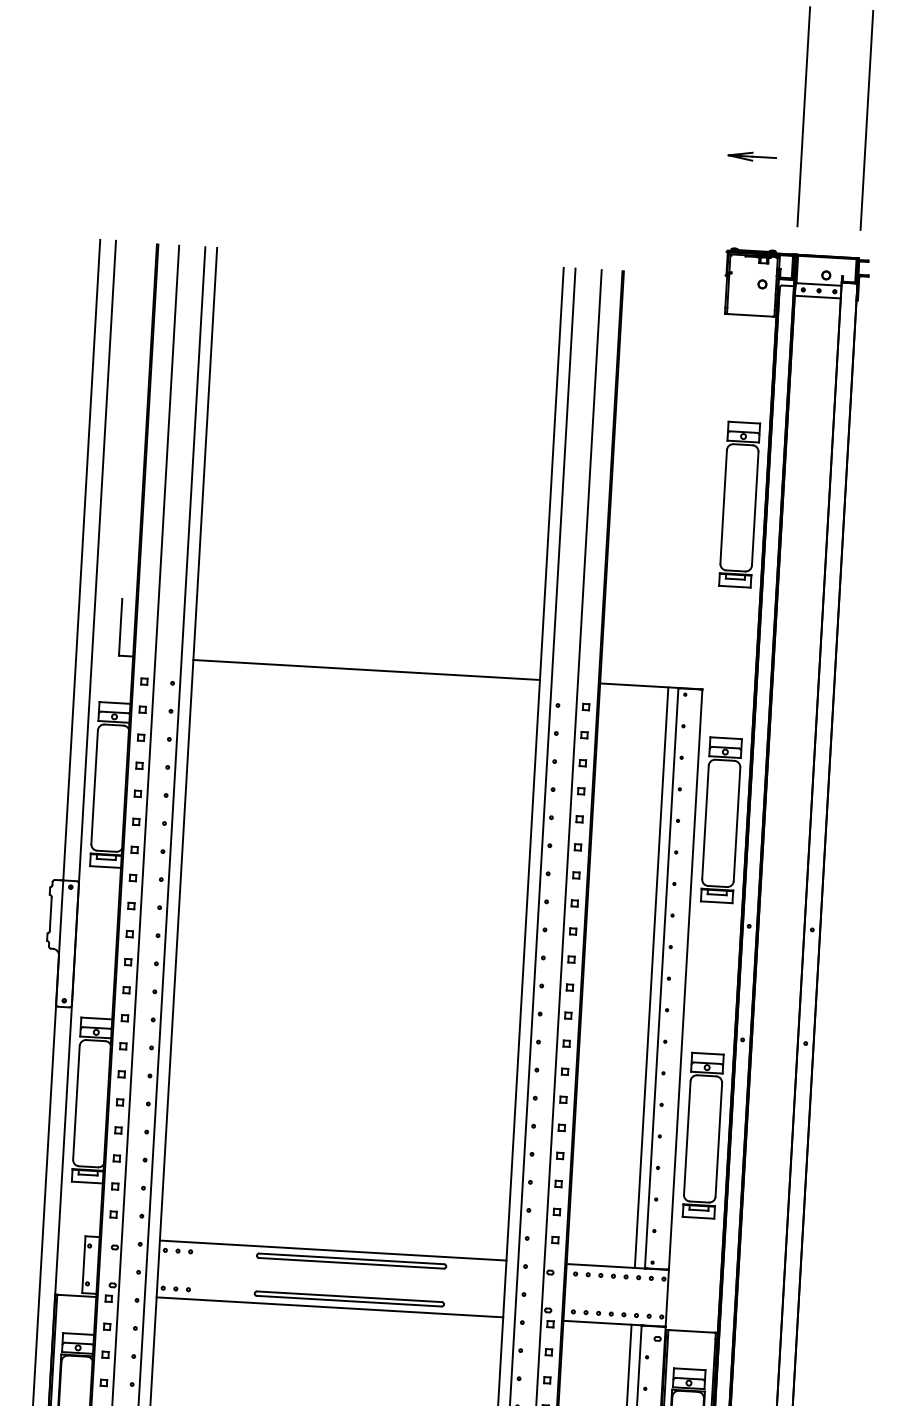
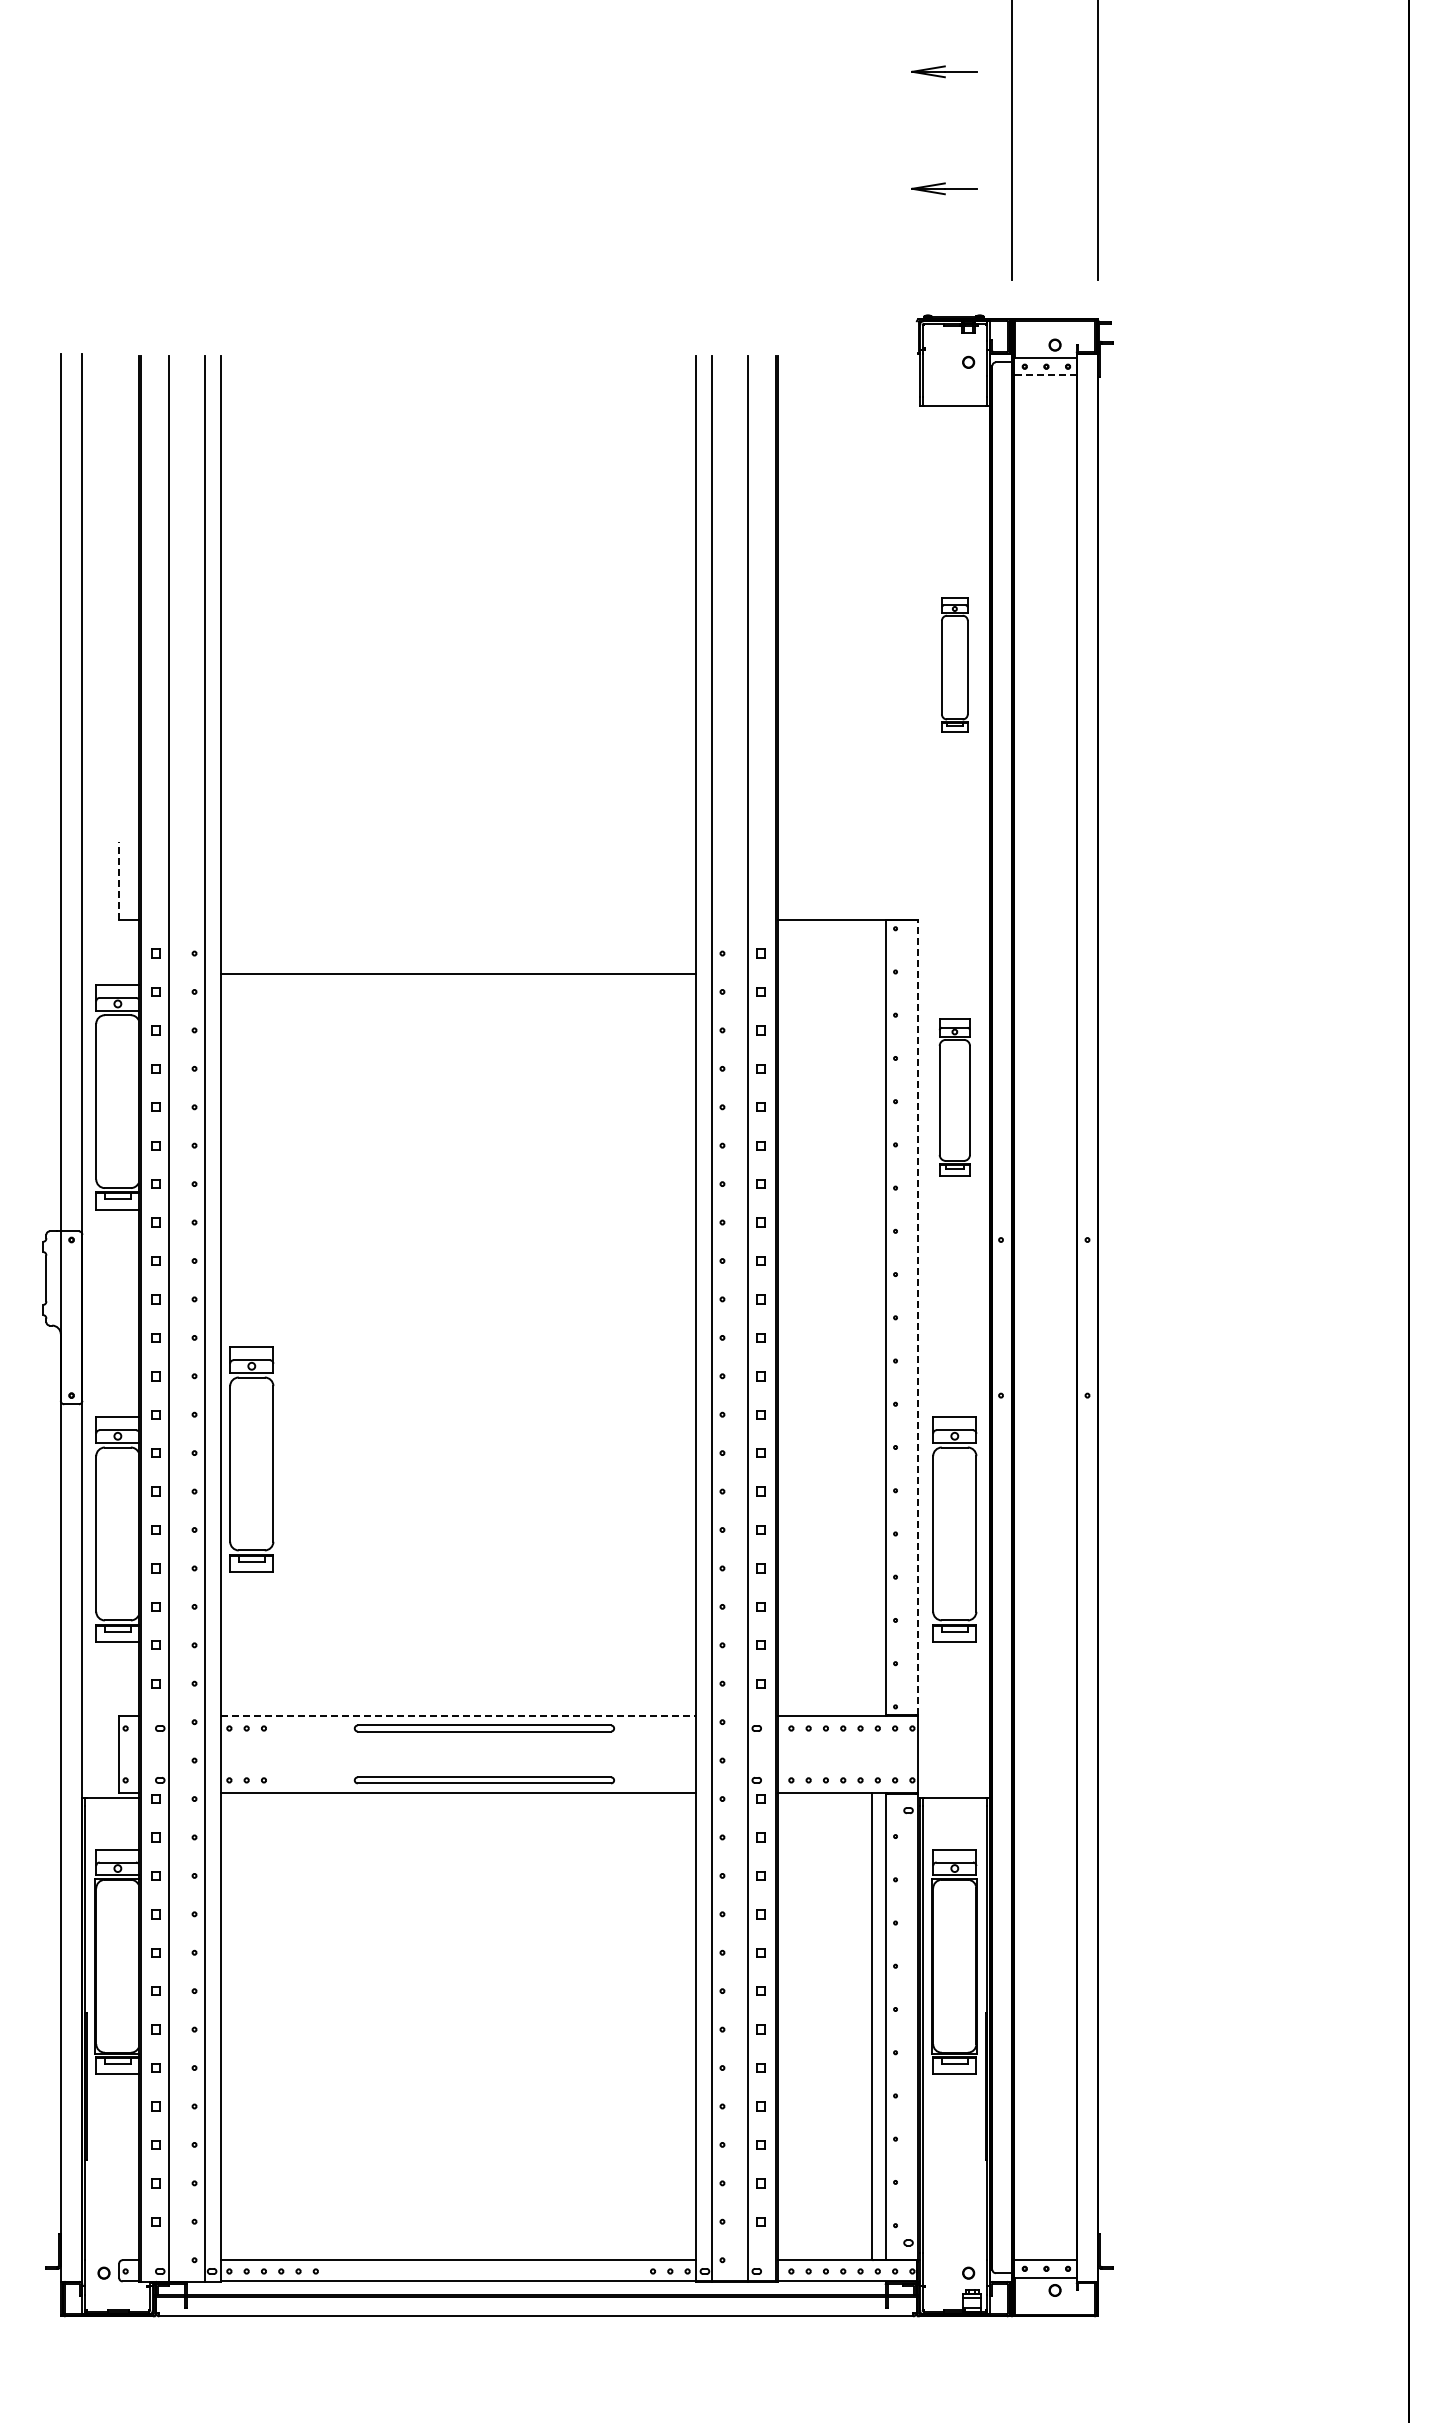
part: (757, 71) -> (944, 71), added
line: (818, 297) -> (1045, 375), solid -> dashed
part: (739, 504) -> (954, 664), size x0.6
line: (120, 627) -> (119, 881), solid -> dashed
line: (366, 670) -> (458, 974), moved
part: (721, 820) -> (954, 1097), size x0.7
line: (651, 977) -> (871, 1317), removed
line: (685, 979) -> (918, 1317), solid -> dashed
part: (192, 1054) -> (251, 1459), added
line: (333, 1250) -> (459, 1715), solid -> dashed

